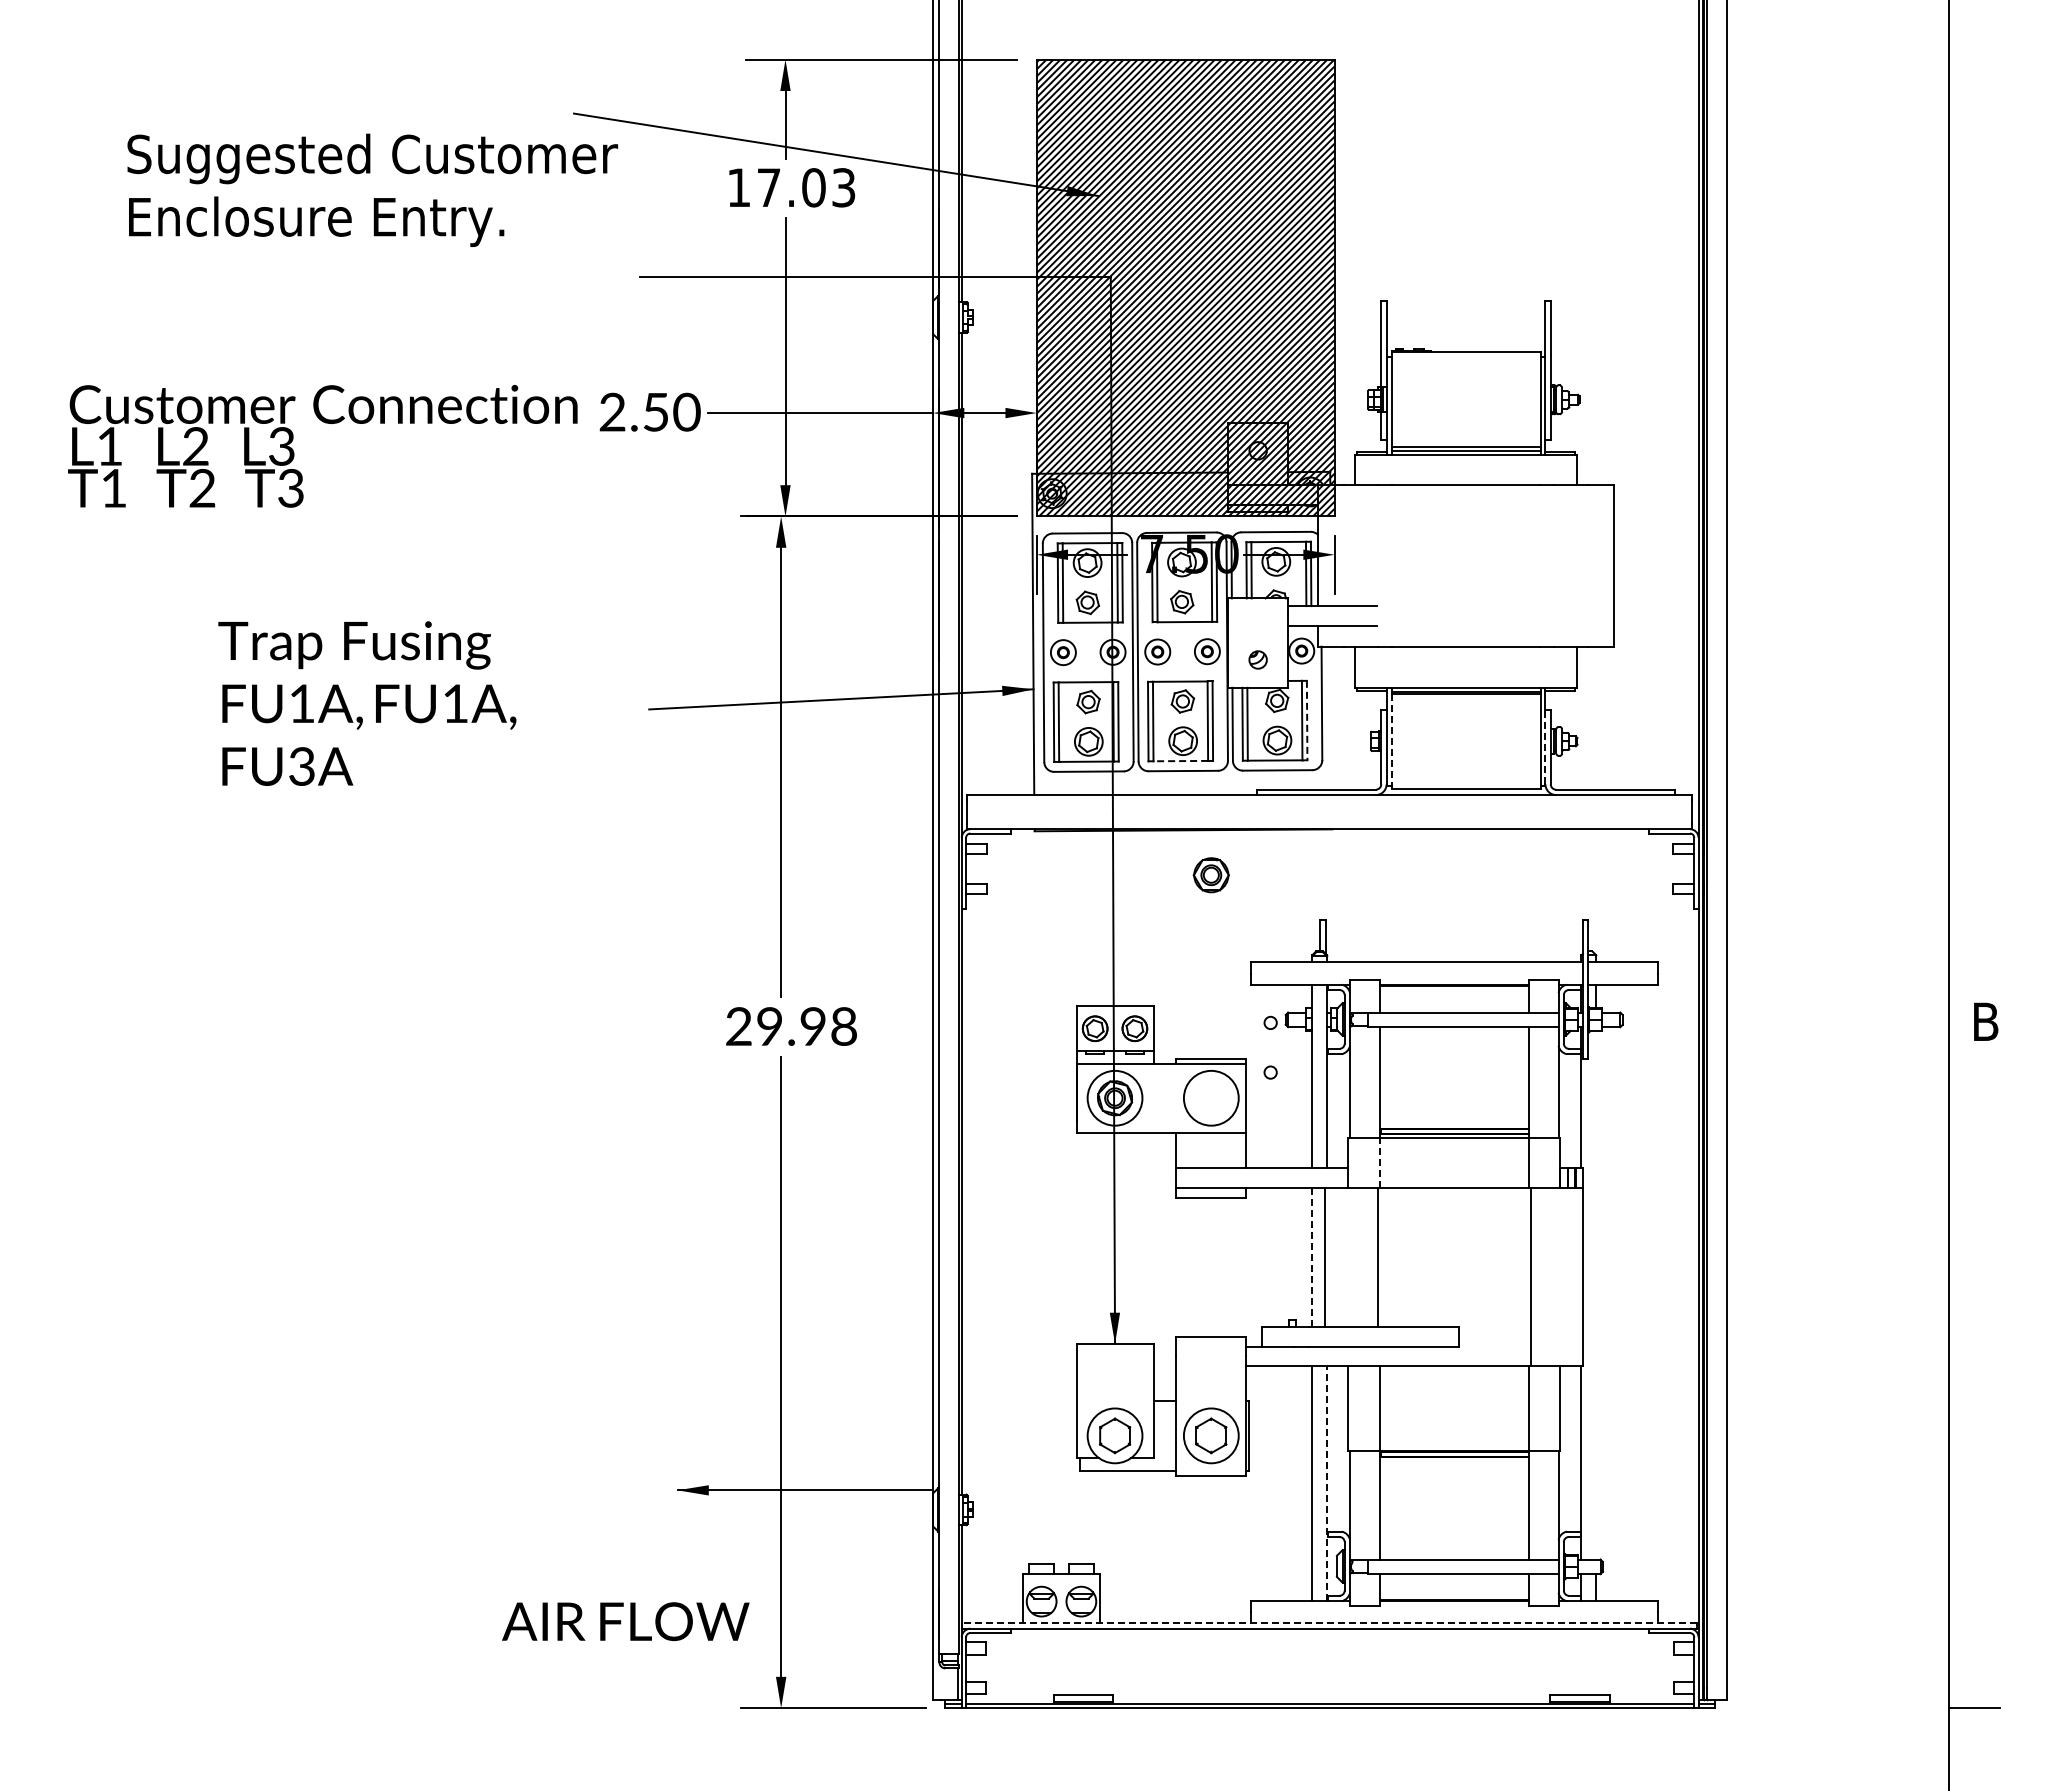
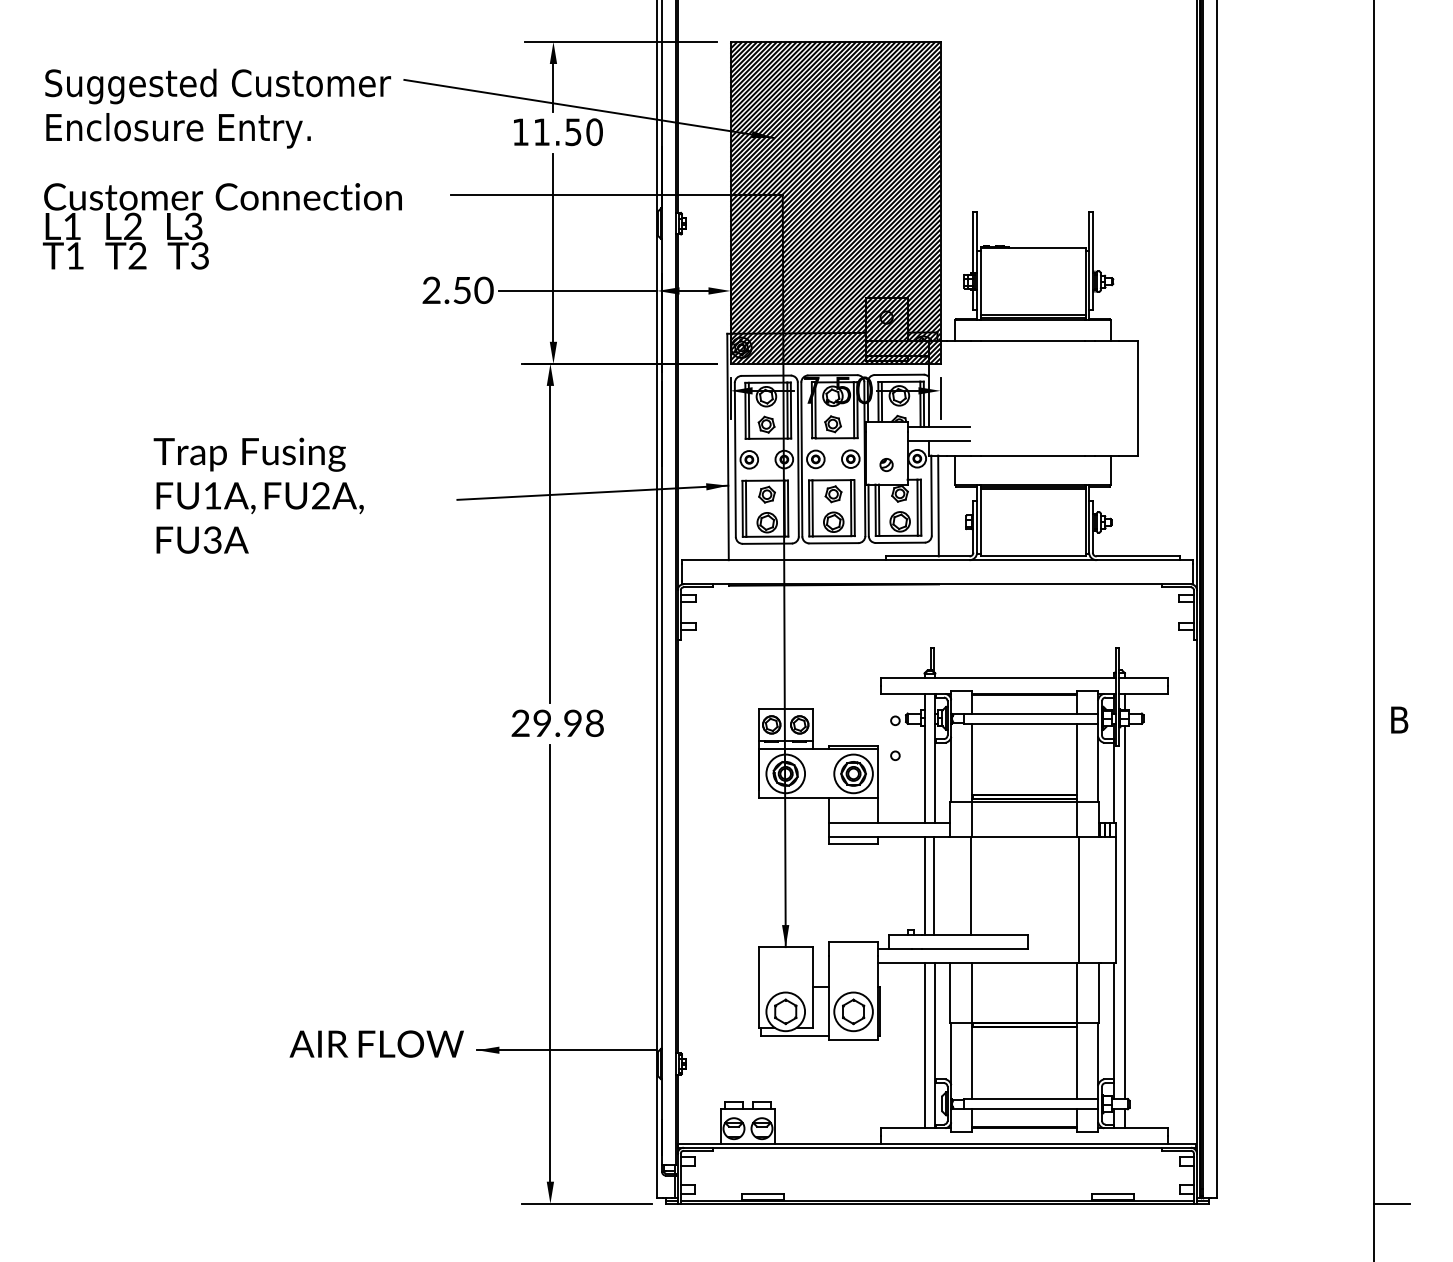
text: (806, 187) -> (568, 132), 17.03 -> 11.50
text: (372, 189) -> (217, 108), moved
text: (322, 446) -> (222, 226), moved
text: (455, 703) -> (320, 495), FU1A, -> FU2A,
line: (1331, 717) -> (938, 505), added
line: (1307, 720) -> (921, 507), dashed -> solid
line: (1391, 741) -> (980, 522), dashed -> solid
line: (1545, 747) -> (1089, 526), dashed -> solid
line: (1180, 761) -> (831, 536), dashed -> solid
part: (1210, 875) -> (853, 774), moved
line: (1379, 1162) -> (972, 819), dashed -> solid
line: (1312, 1257) -> (924, 886), dashed -> solid
line: (1596, 1294) -> (1125, 912), added
line: (1327, 1483) -> (935, 1045), dashed -> solid
text: (625, 1621) -> (376, 1044), moved
line: (1329, 1623) -> (936, 1144), dashed -> solid

